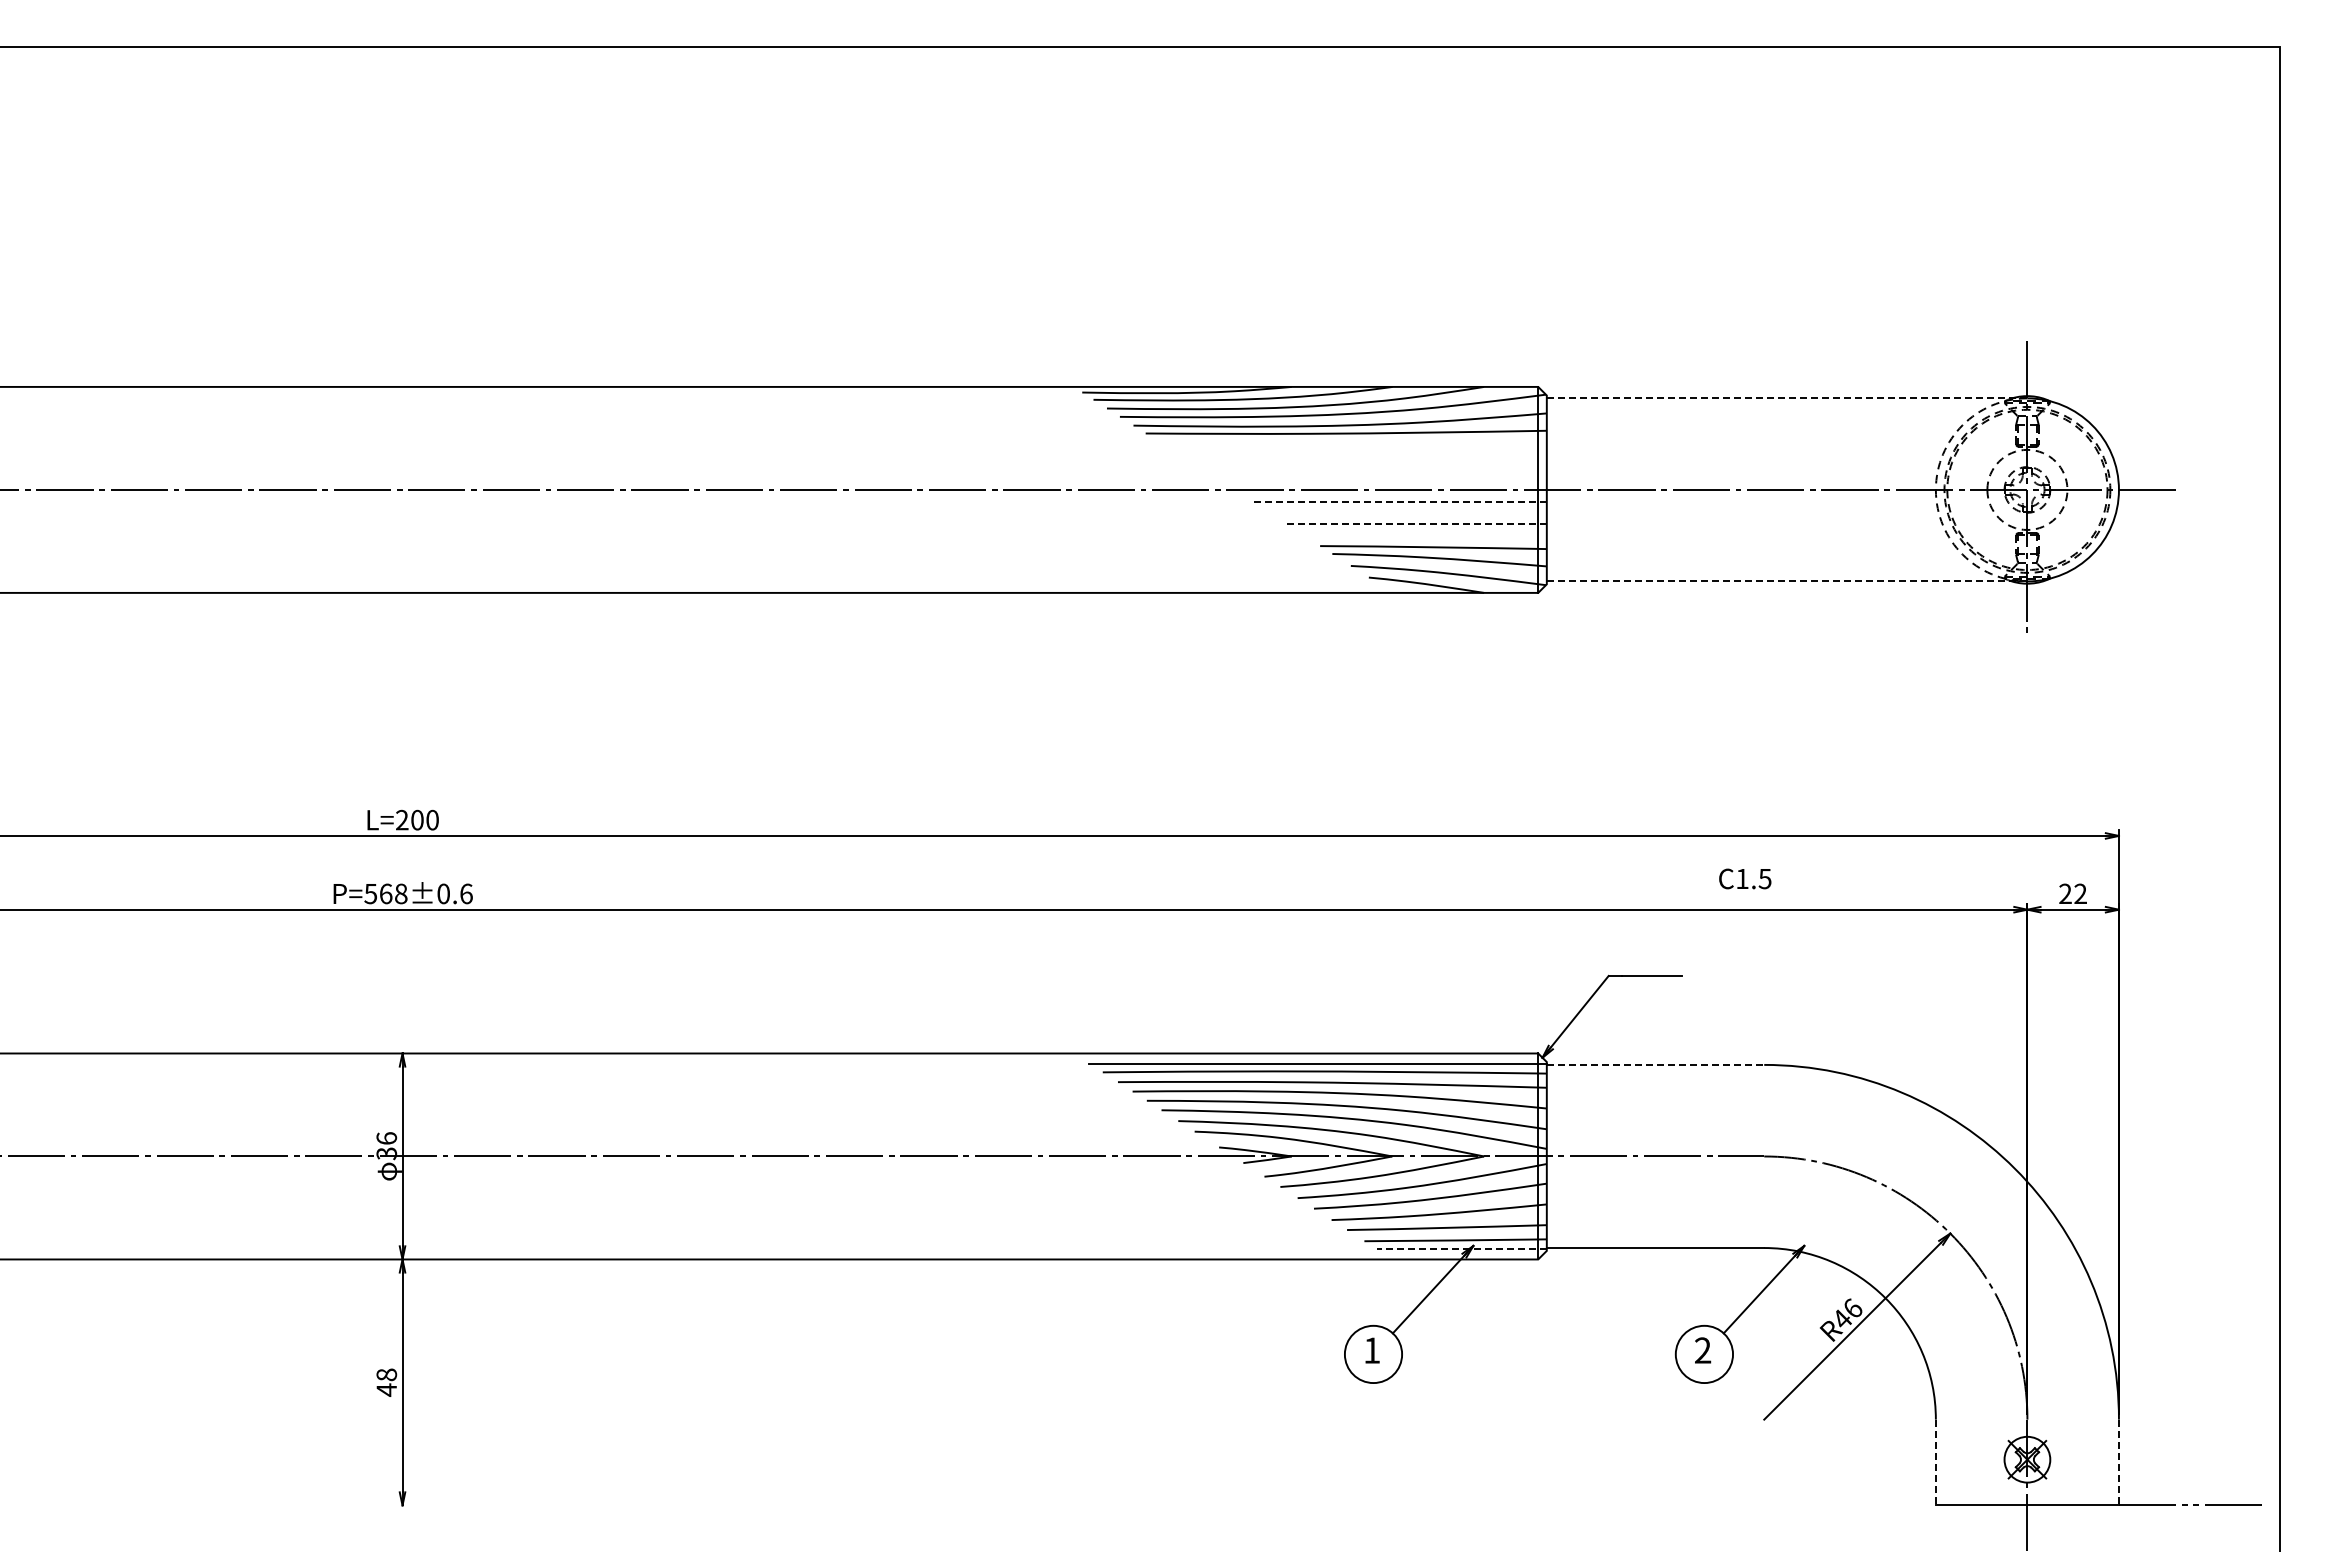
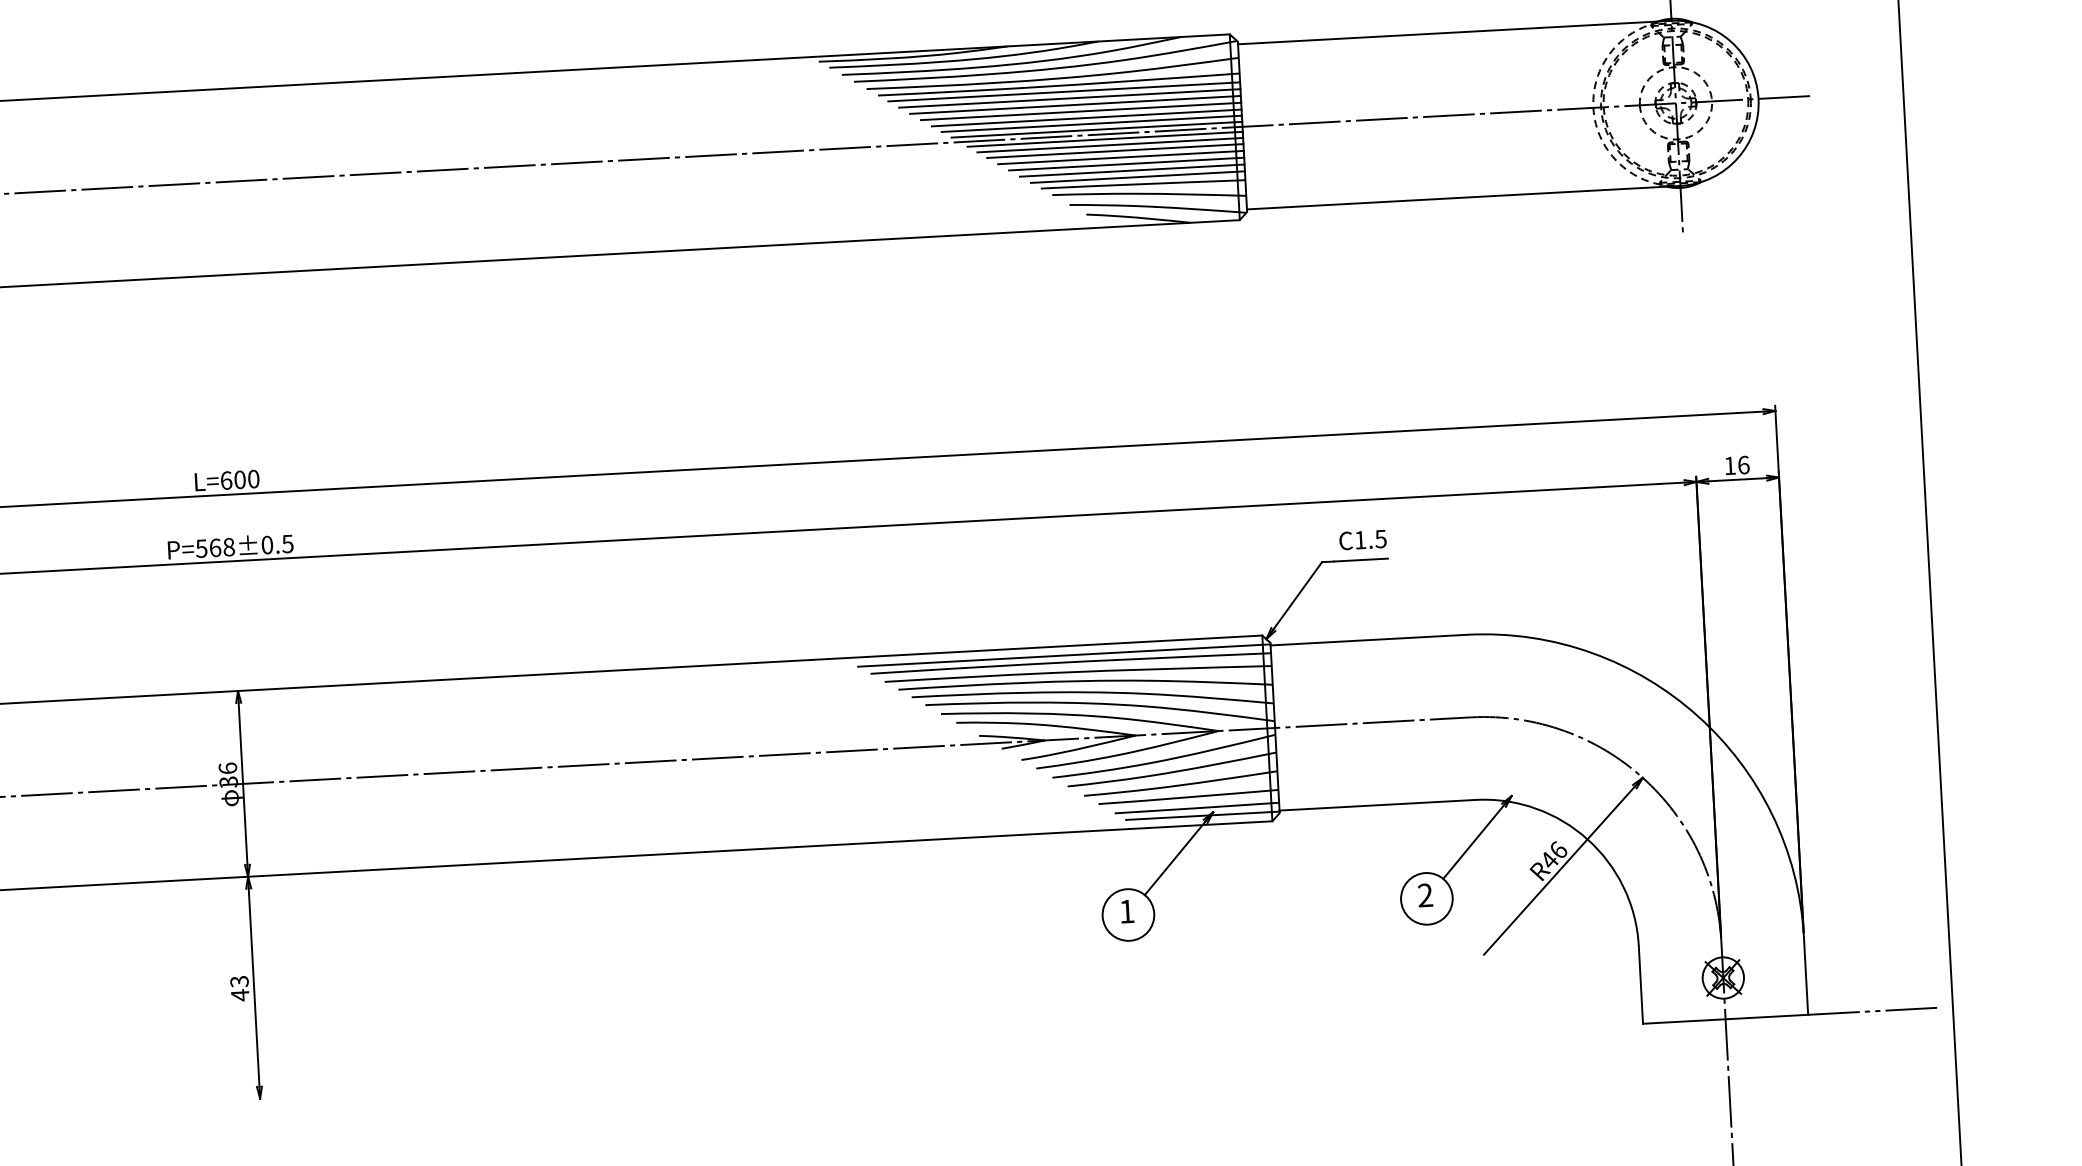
line: (1786, 398) -> (1454, 32), dashed -> solid
line: (1351, 440) -> (1063, 91), added
line: (1357, 448) -> (1069, 98), added
line: (1363, 455) -> (1075, 104), added
line: (1368, 463) -> (1080, 111), added
line: (1374, 470) -> (1086, 117), added
line: (1379, 477) -> (1091, 123), added
line: (1385, 484) -> (1096, 129), added
line: (1393, 495) -> (1104, 139), added
line: (1399, 502) -> (1110, 145), dashed -> solid
line: (1404, 509) -> (1115, 151), added
line: (1410, 516) -> (1120, 157), added
line: (1415, 524) -> (1125, 164), dashed -> solid
line: (1421, 531) -> (1131, 170), added
line: (1427, 539) -> (1137, 177), added
line: (1787, 581) -> (1464, 197), dashed -> solid
text: (402, 819) -> (226, 479), L=200 -> L=600
text: (1745, 878) -> (1363, 539), moved
text: (465, 893) -> (287, 543), P=568±0.6 -> P=568±0.5
text: (2073, 893) -> (1737, 465), 22 -> 16
line: (1655, 1064) -> (1368, 639), dashed -> solid
line: (1461, 1249) -> (1202, 816), dashed -> solid
text: (386, 1374) -> (239, 981), 48 -> 43
line: (1935, 1462) -> (1640, 985), dashed -> solid
line: (2118, 1462) -> (1805, 976), dashed -> solid

